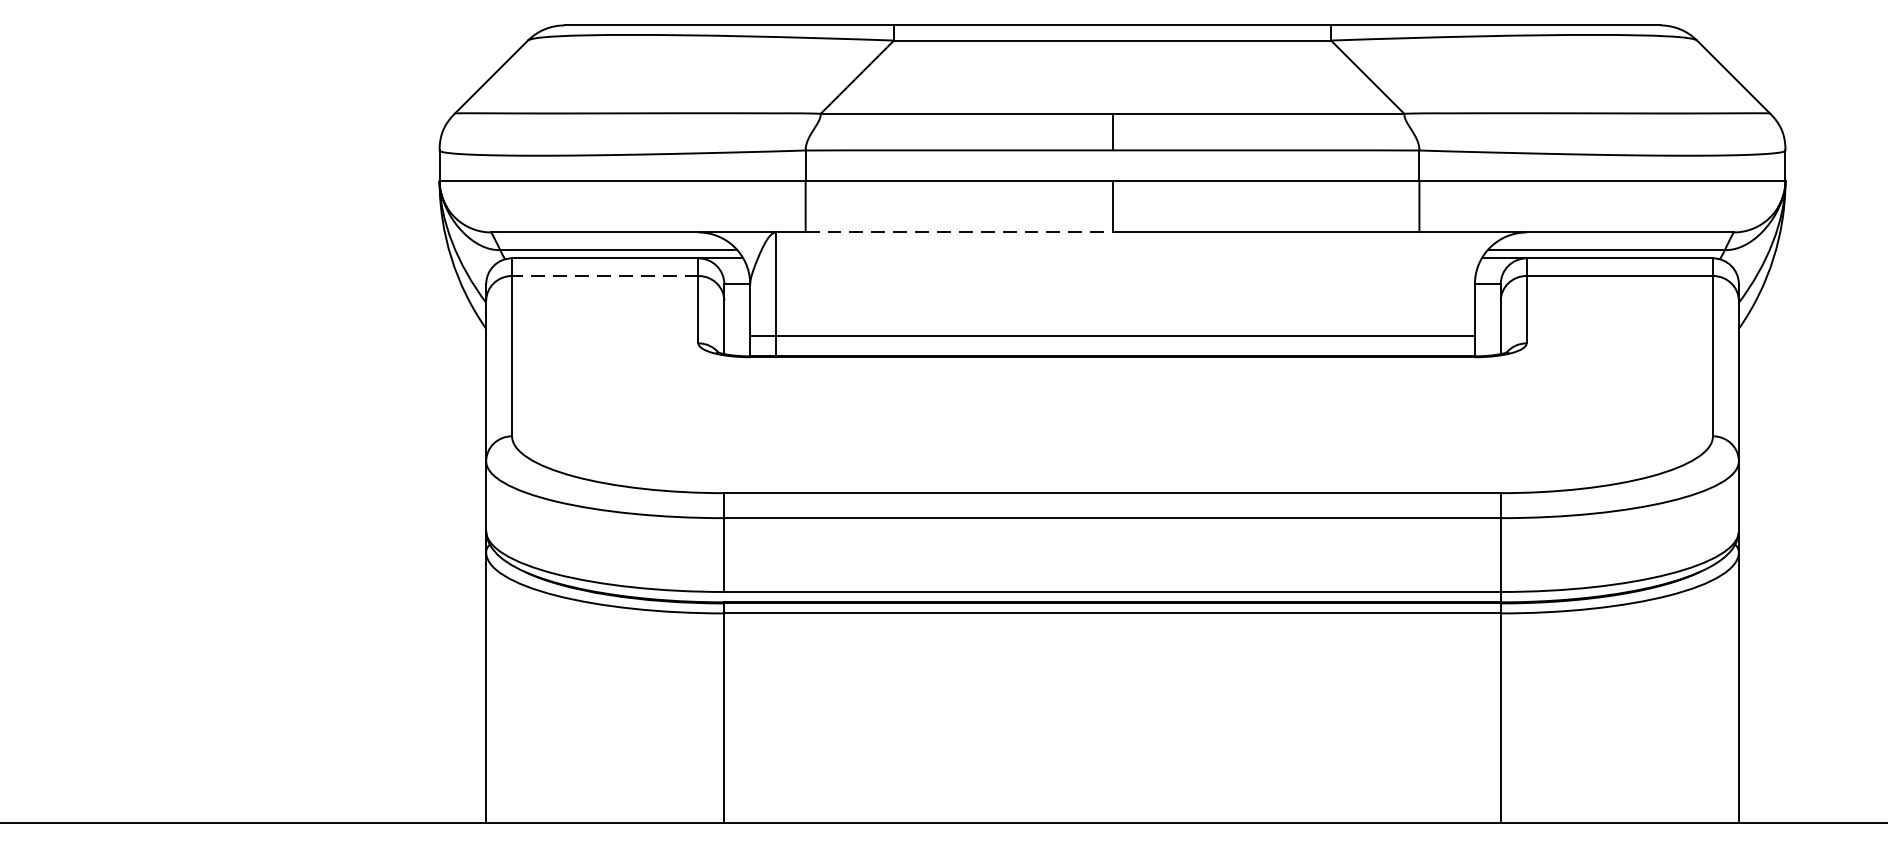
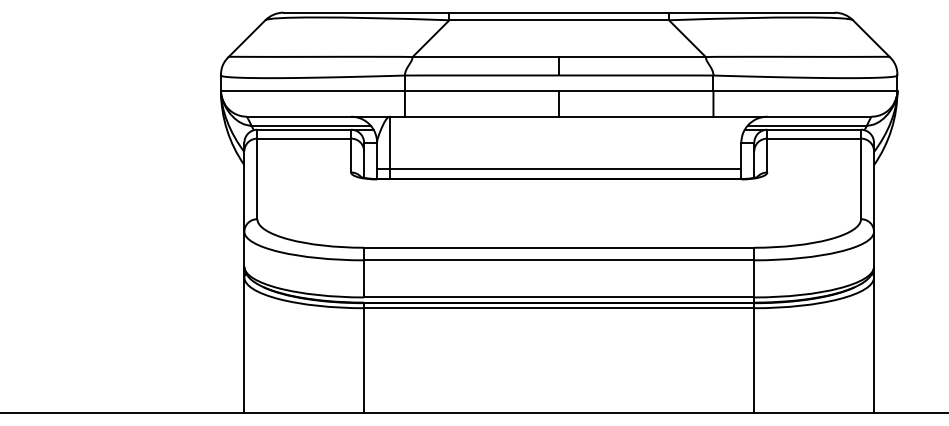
line: (959, 232) -> (482, 116), dashed -> solid
line: (605, 275) -> (304, 138), dashed -> solid

